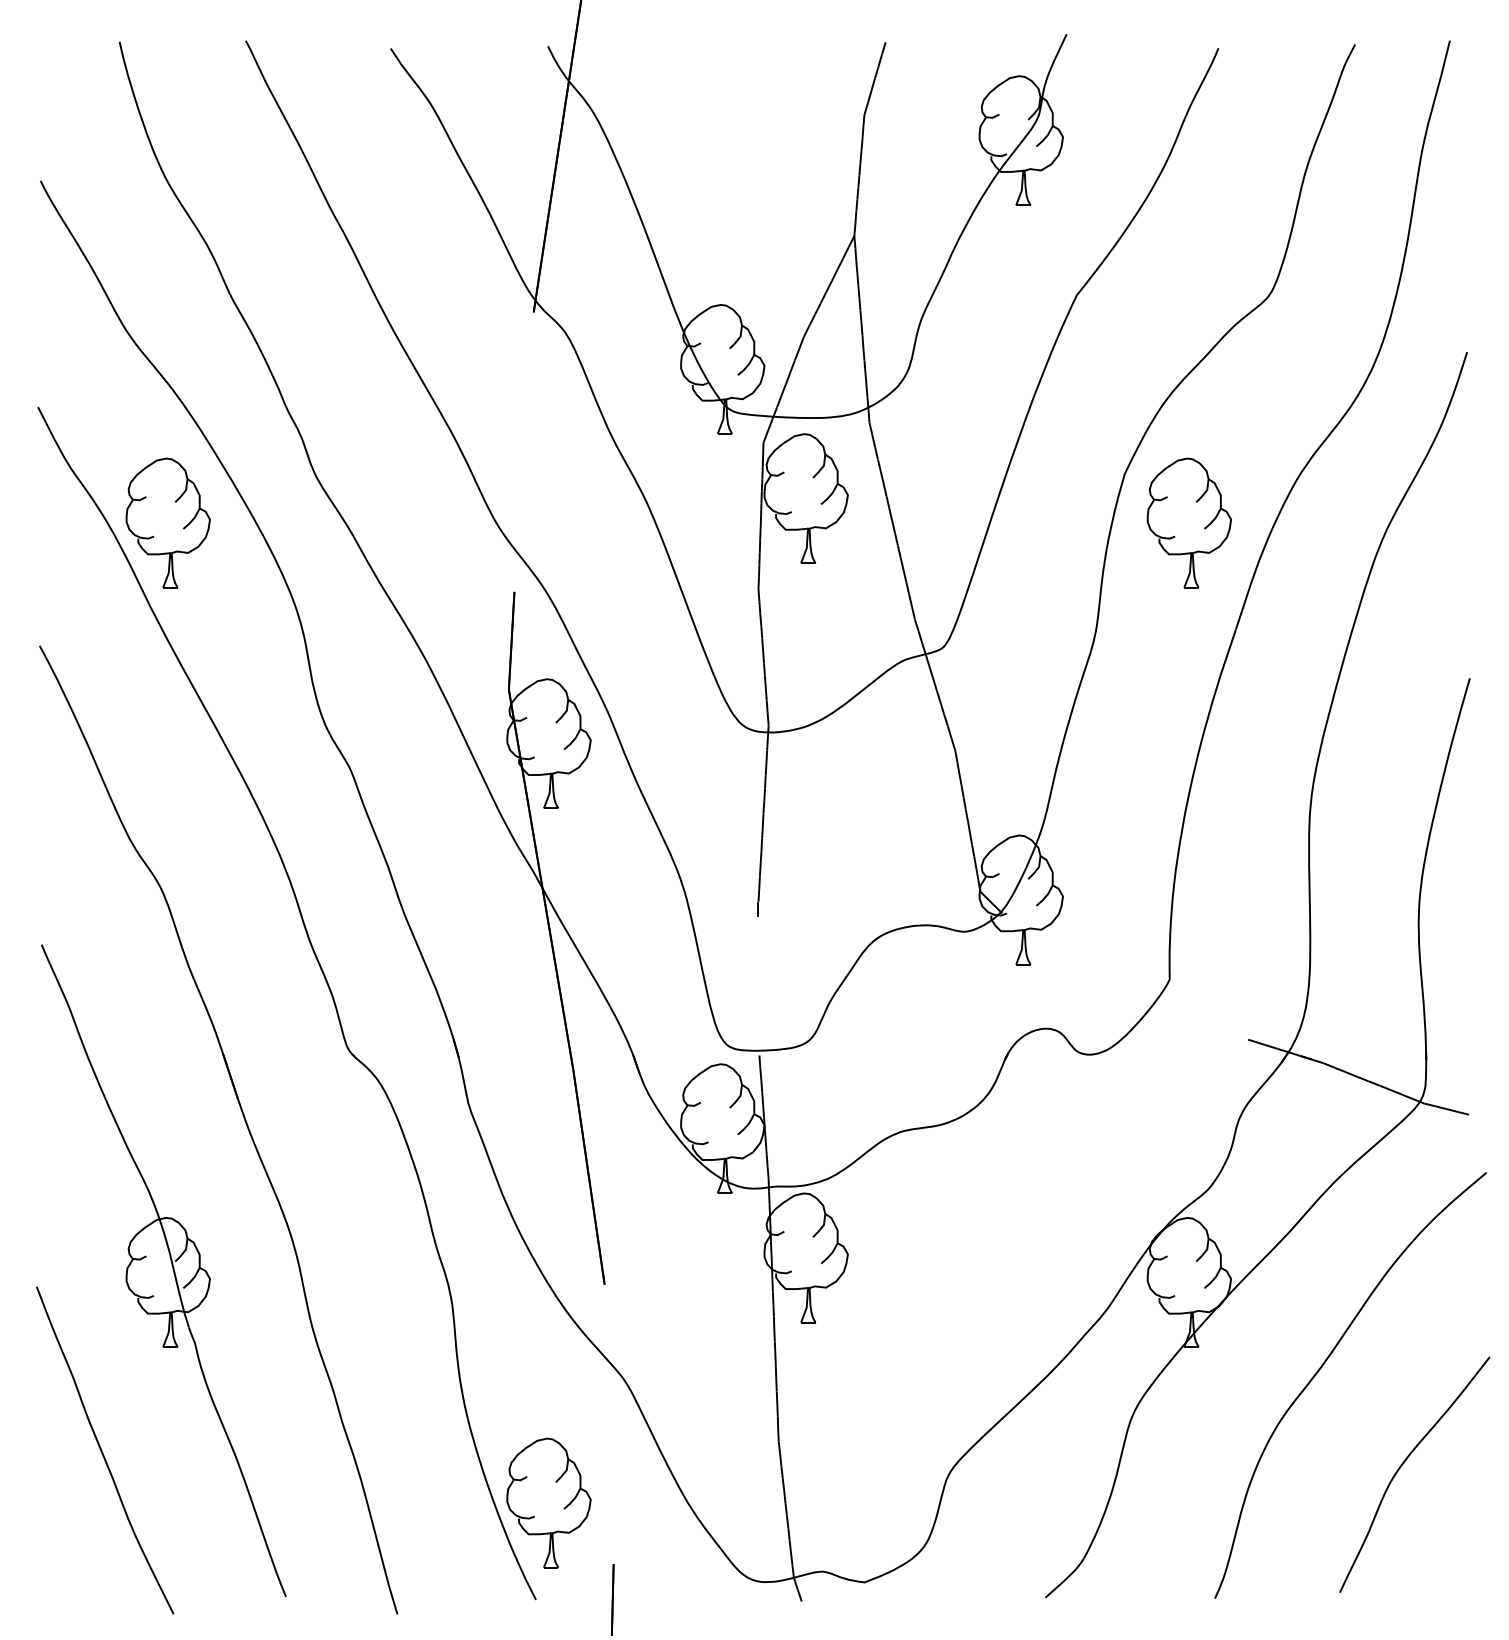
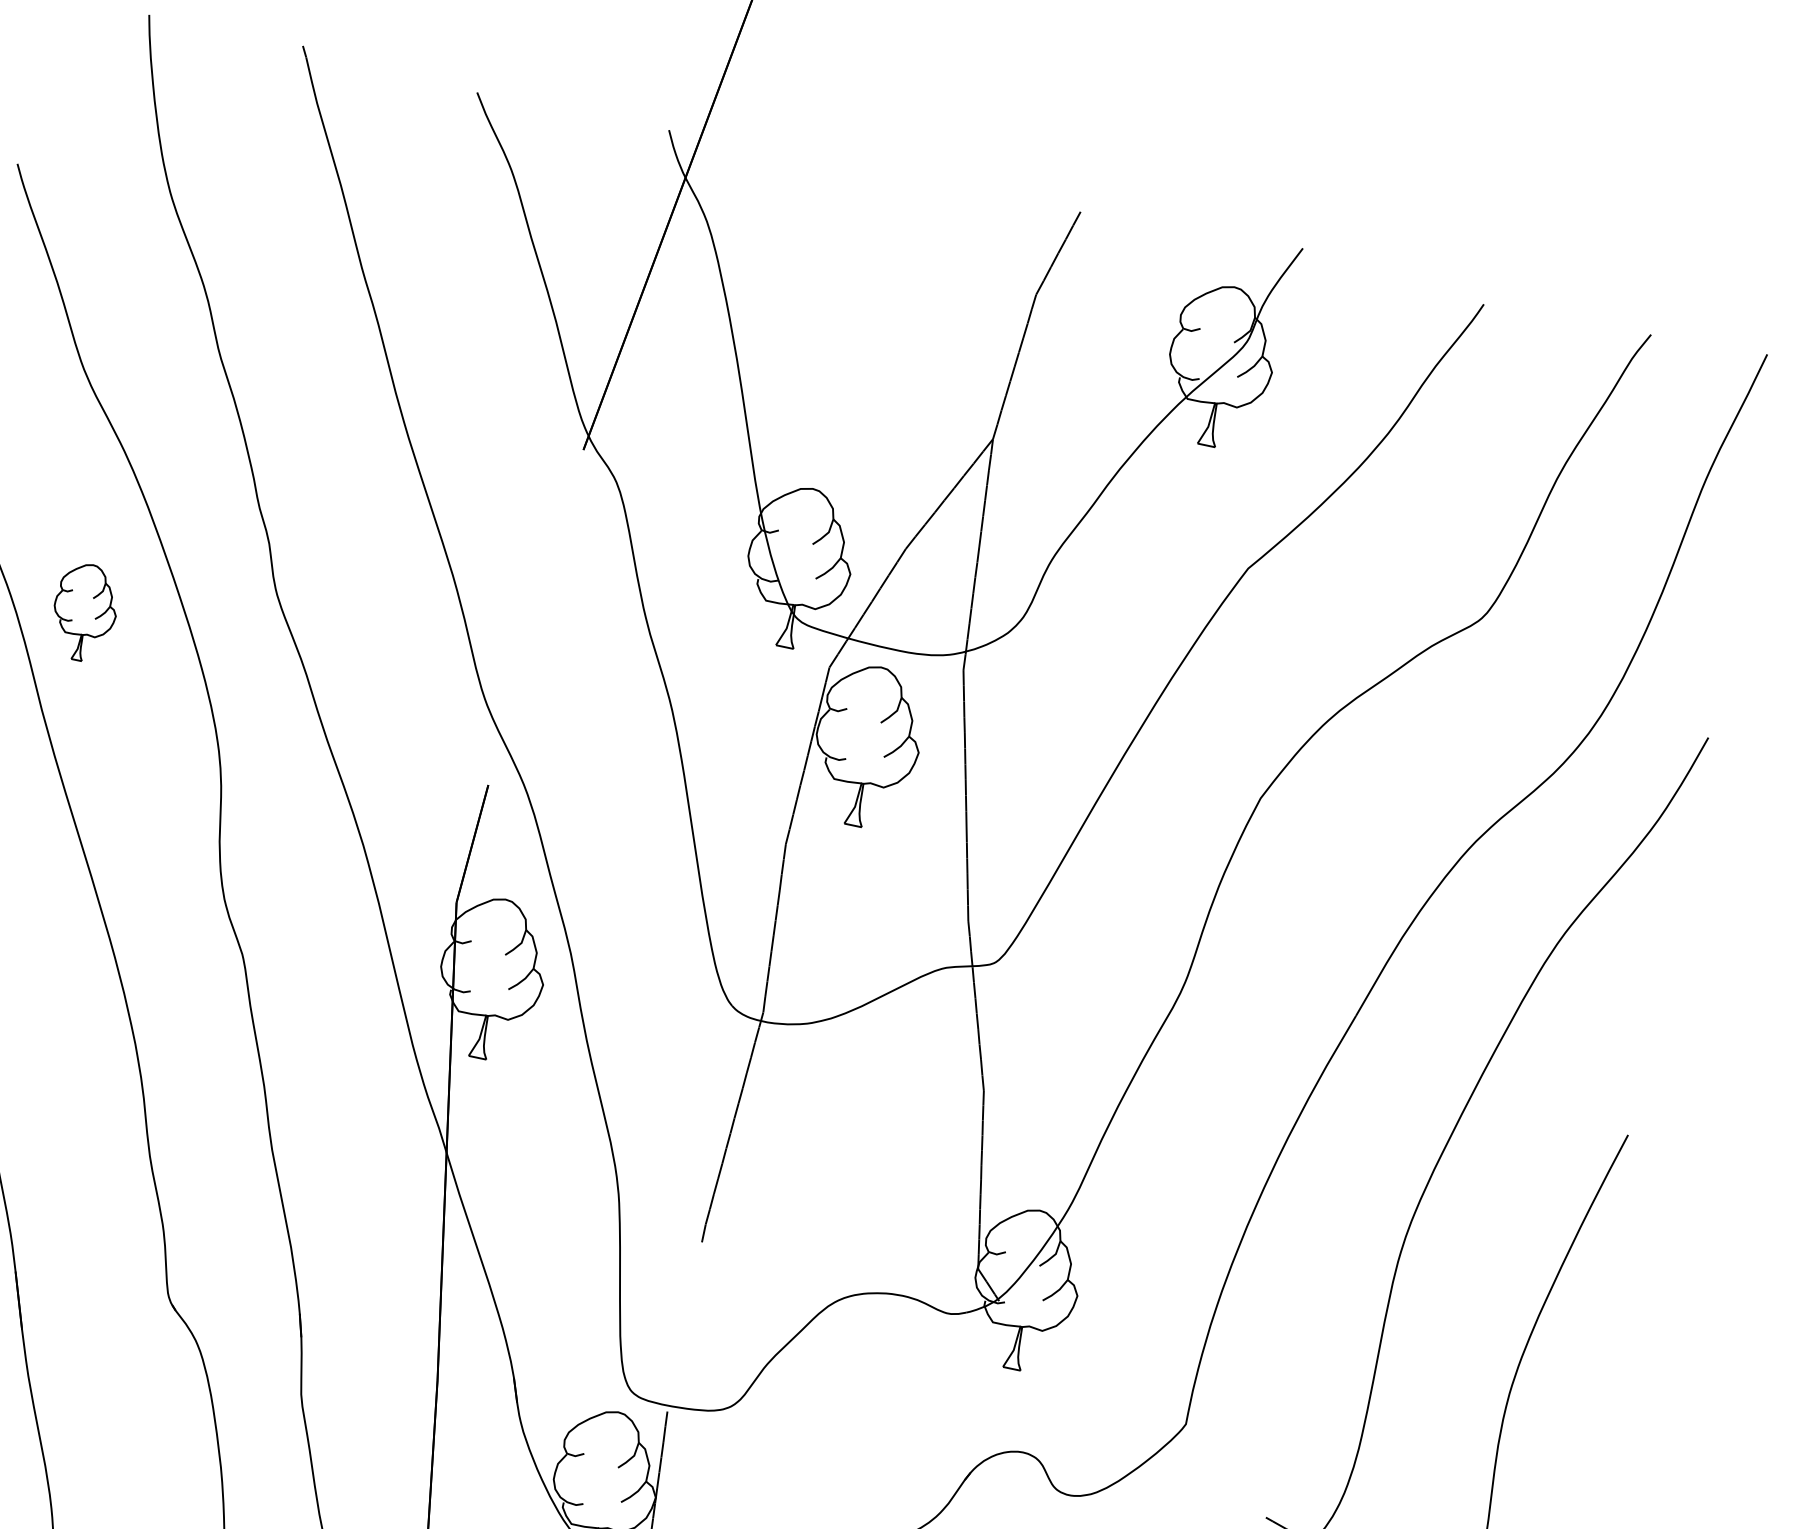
part: (167, 522) -> (84, 611), size x0.6
part: (1188, 522) -> (1325, 873), removed

